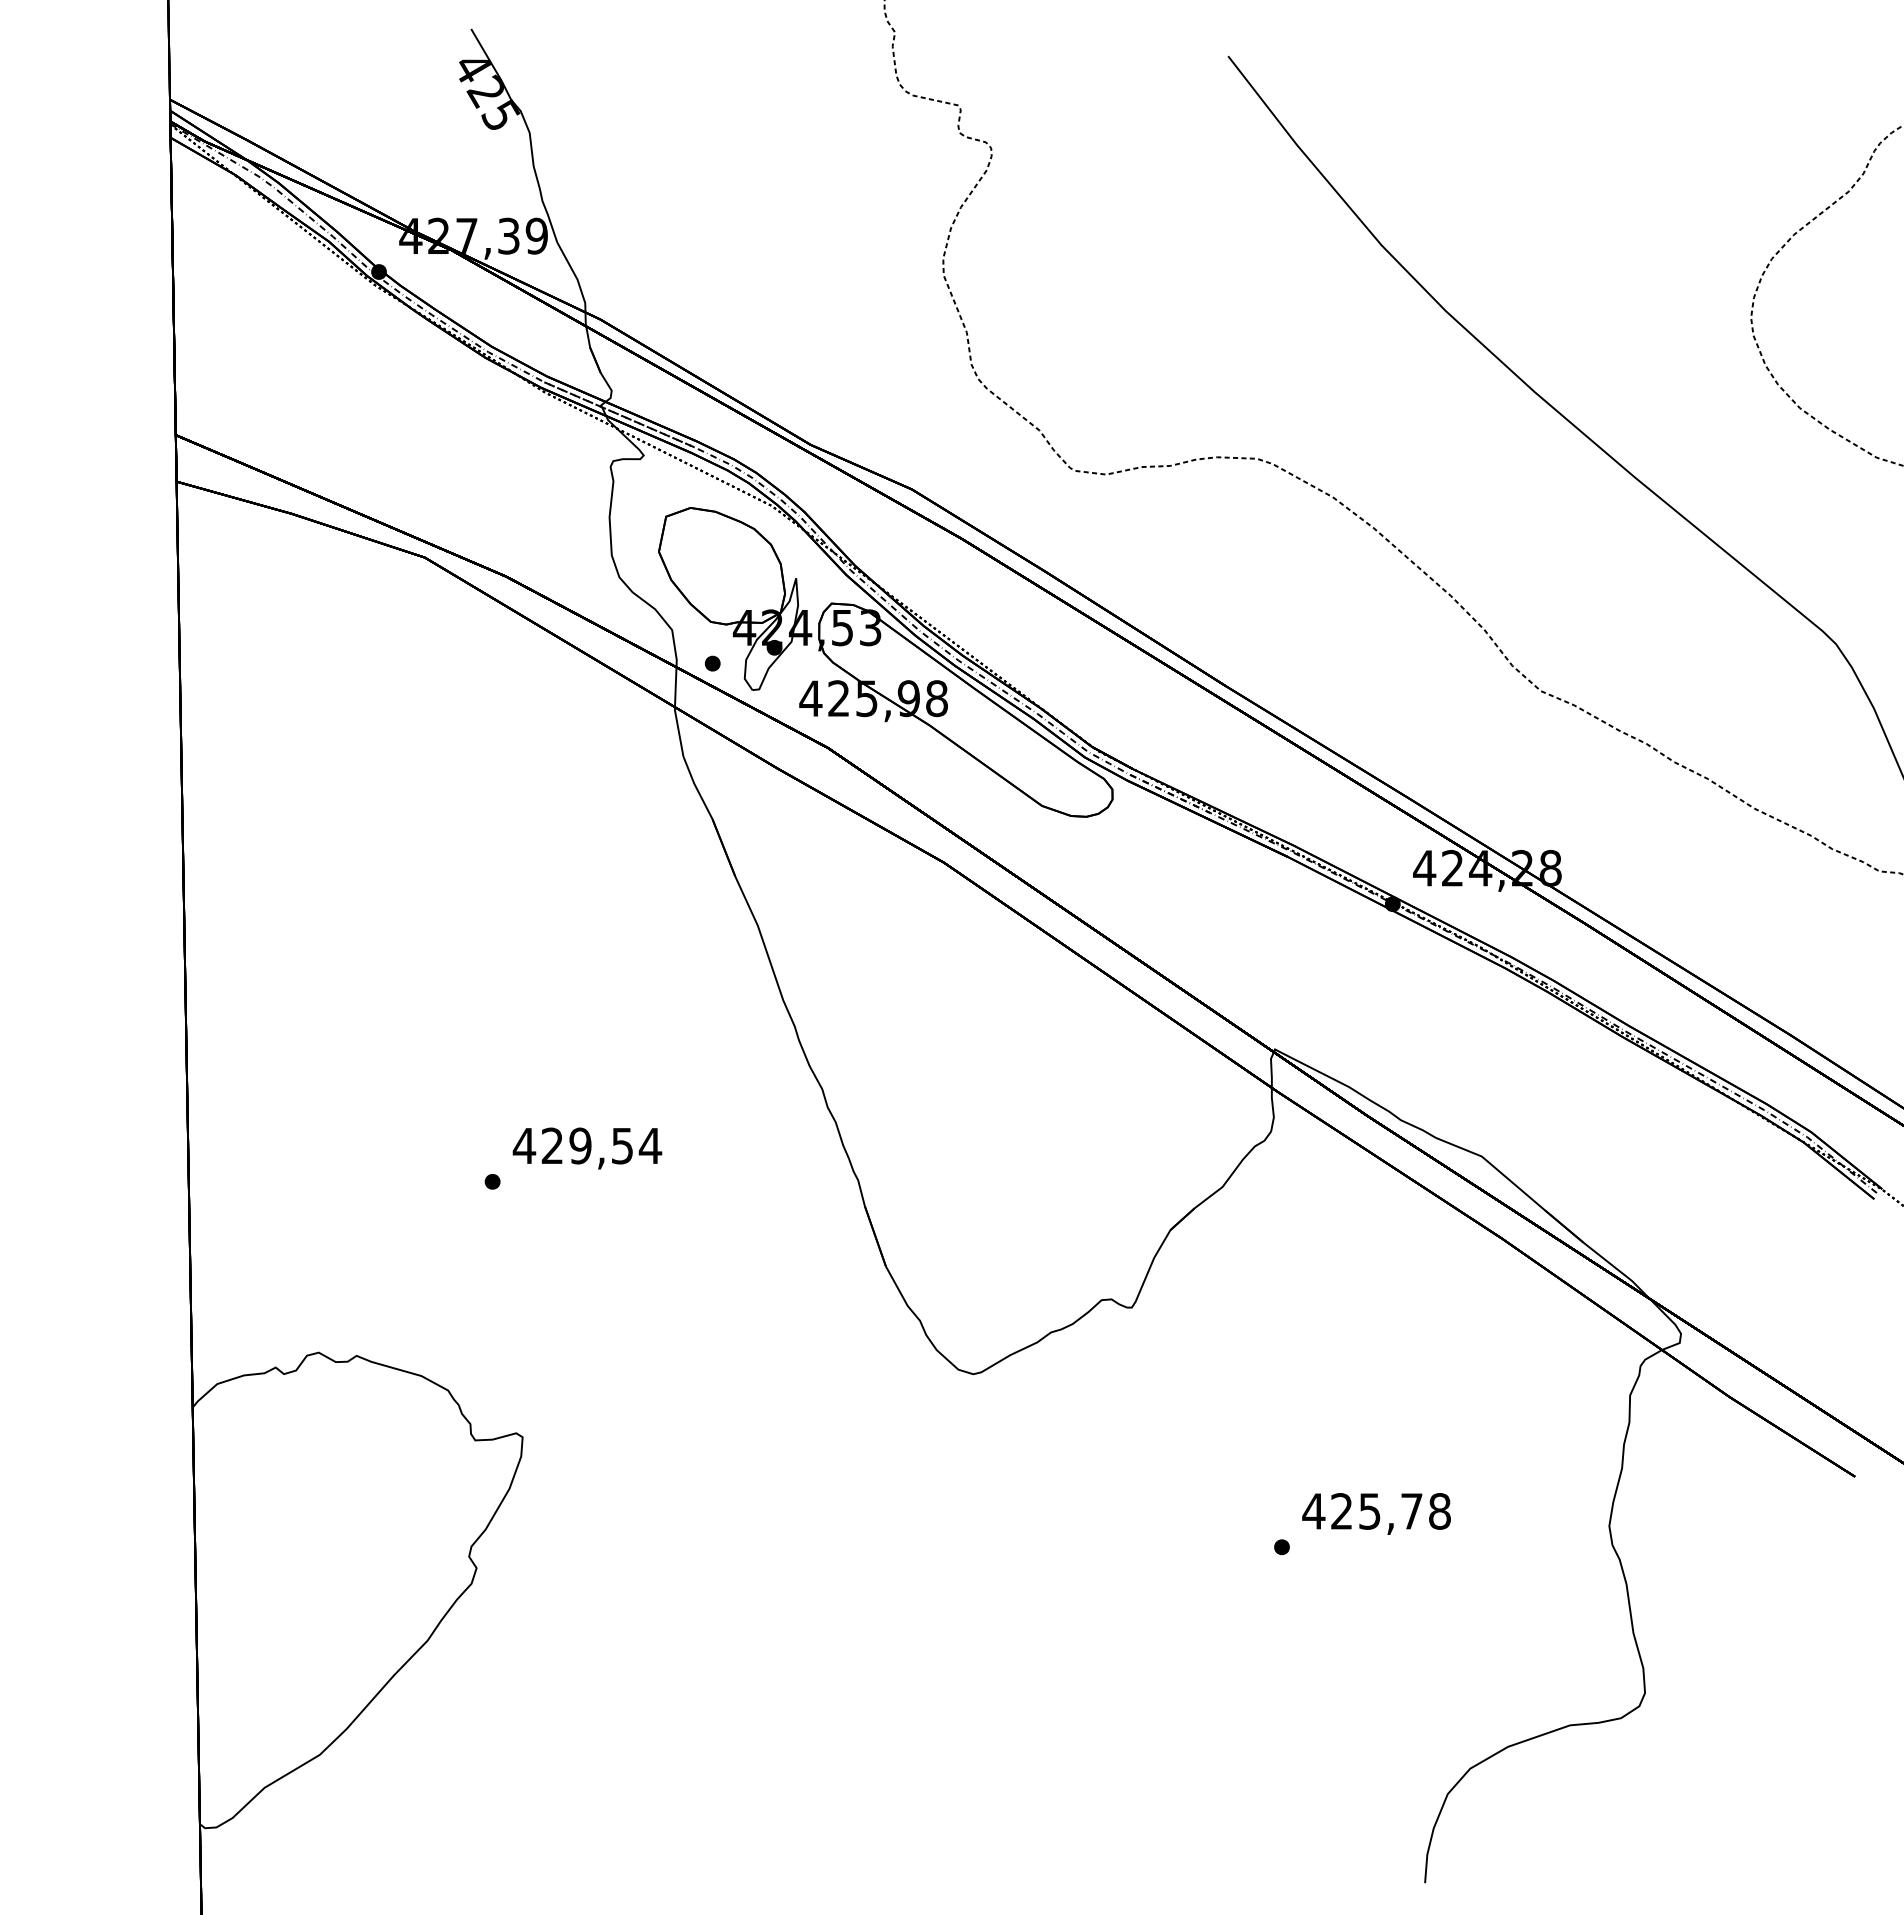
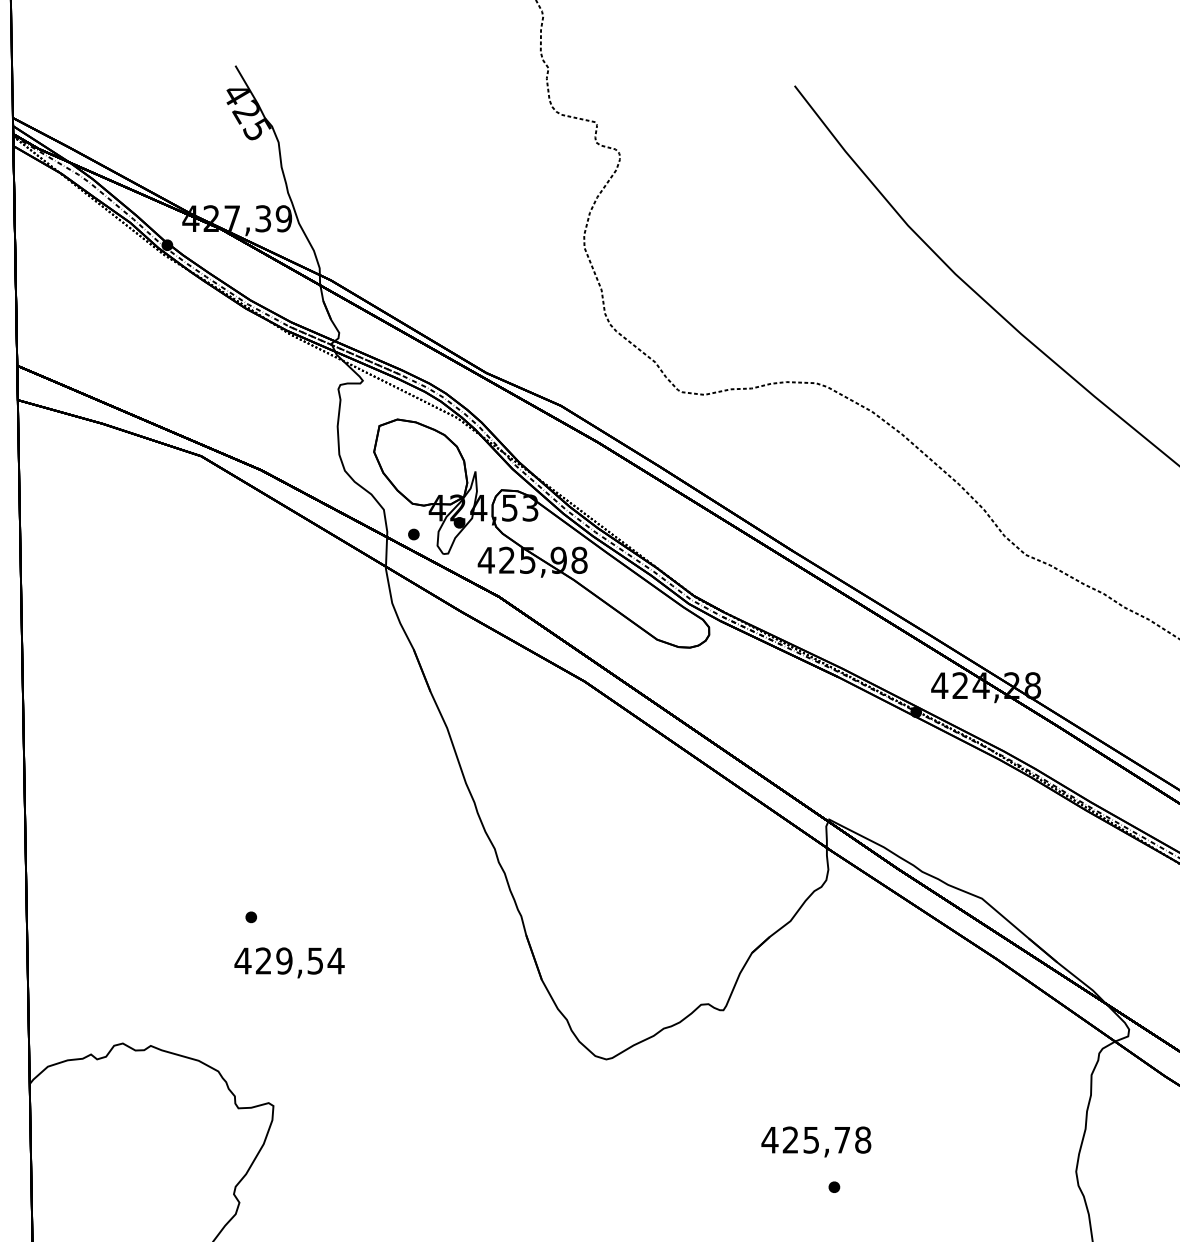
text: (587, 1148) -> (289, 962), moved
text: (1376, 1513) -> (816, 1141), moved

